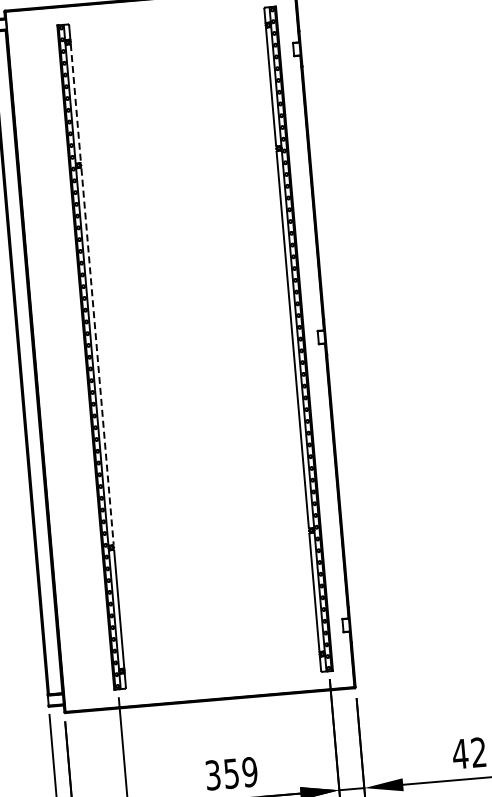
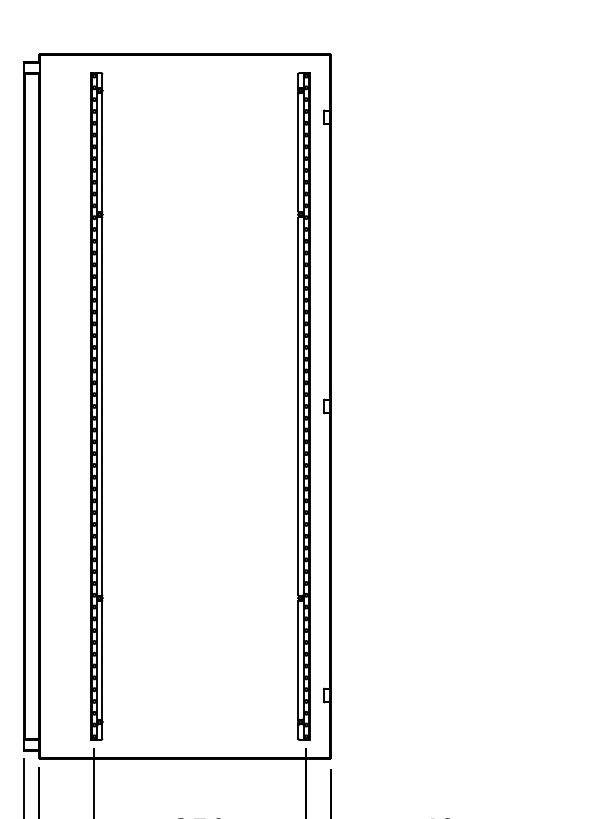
line: (75, 103) -> (102, 152), dashed -> solid
line: (97, 356) -> (102, 406), dashed -> solid

